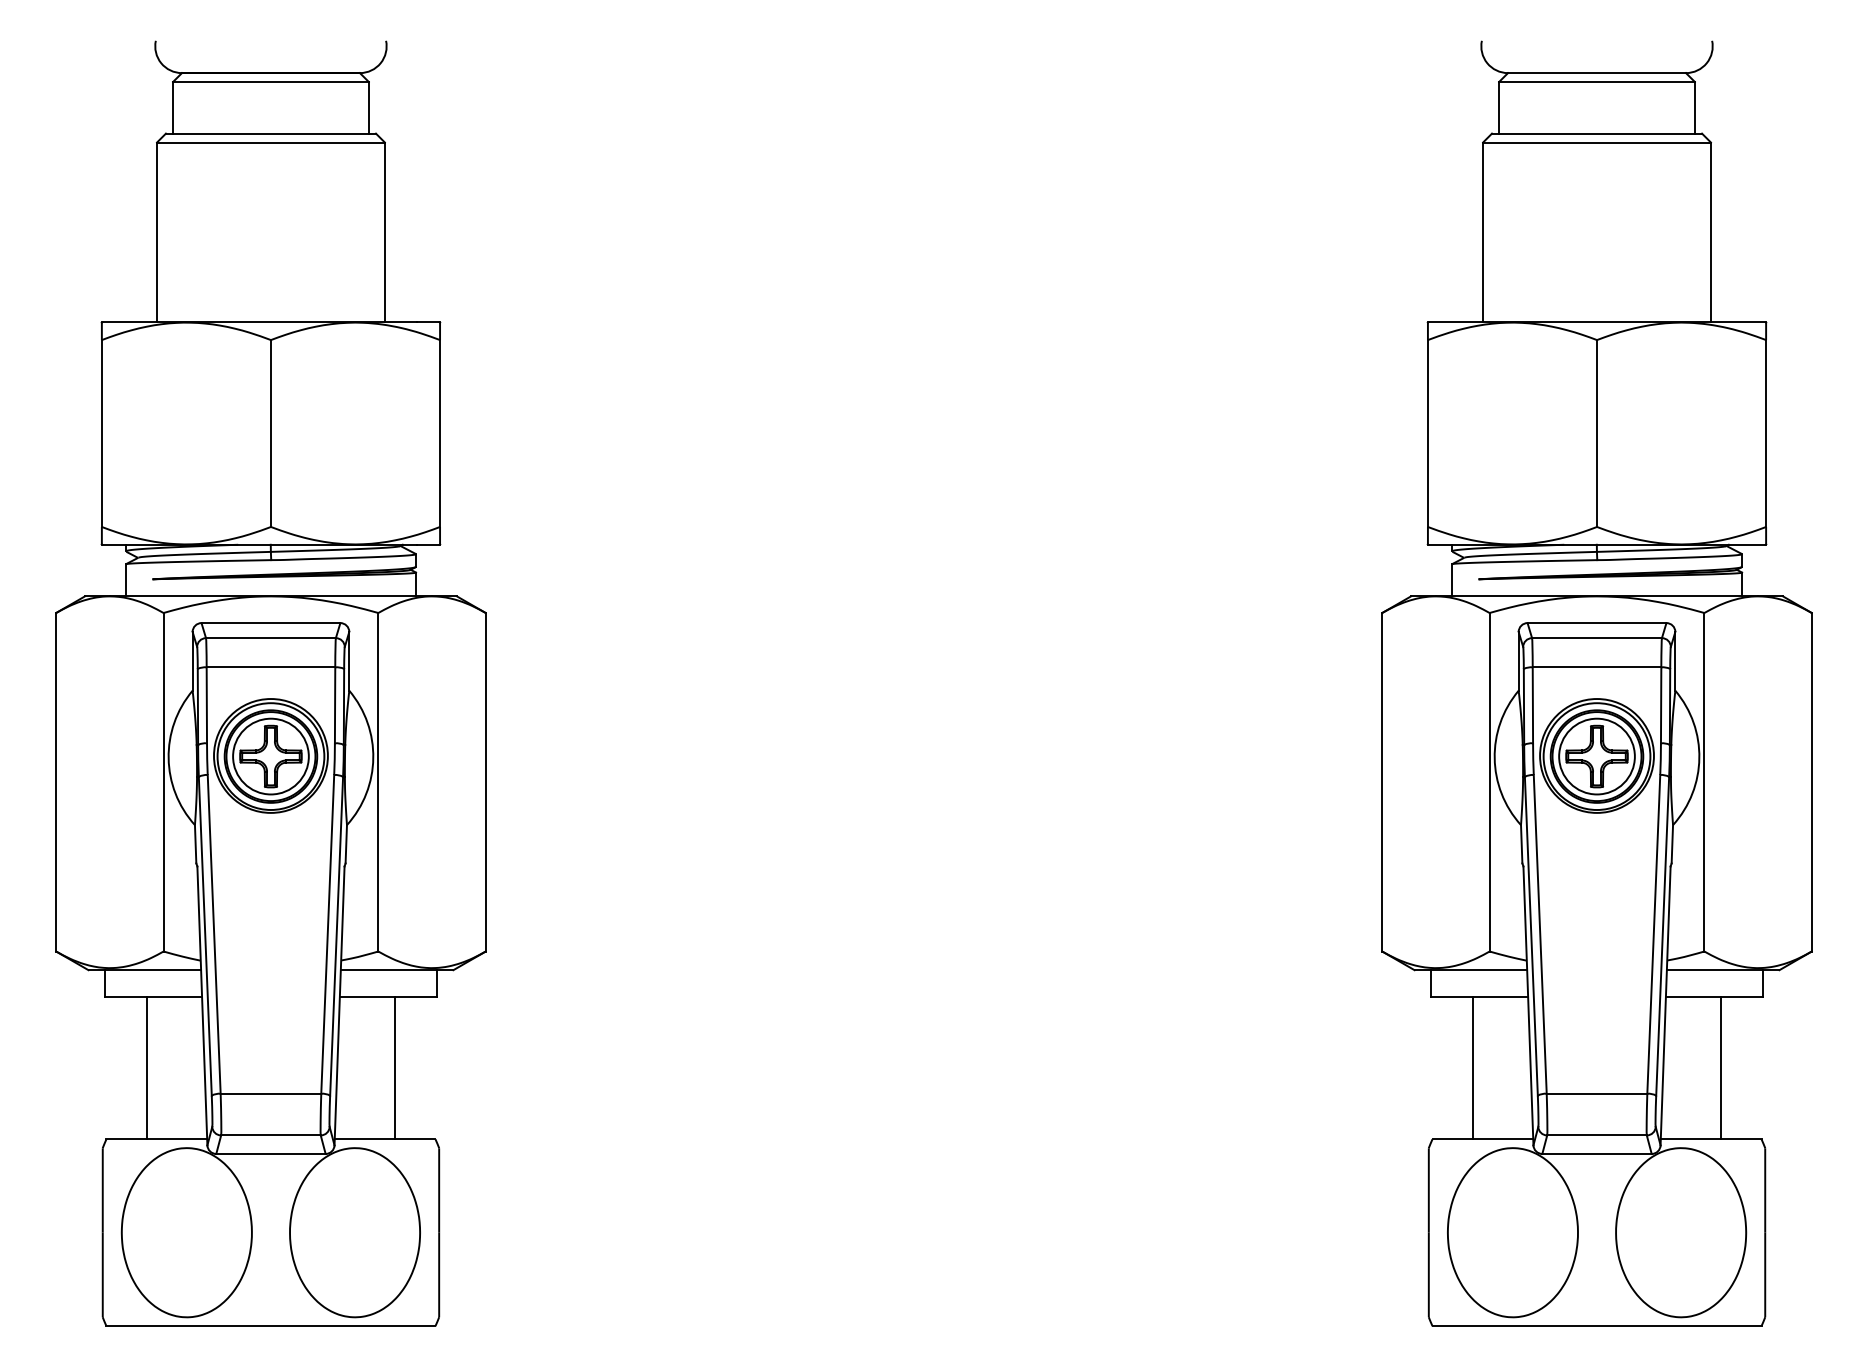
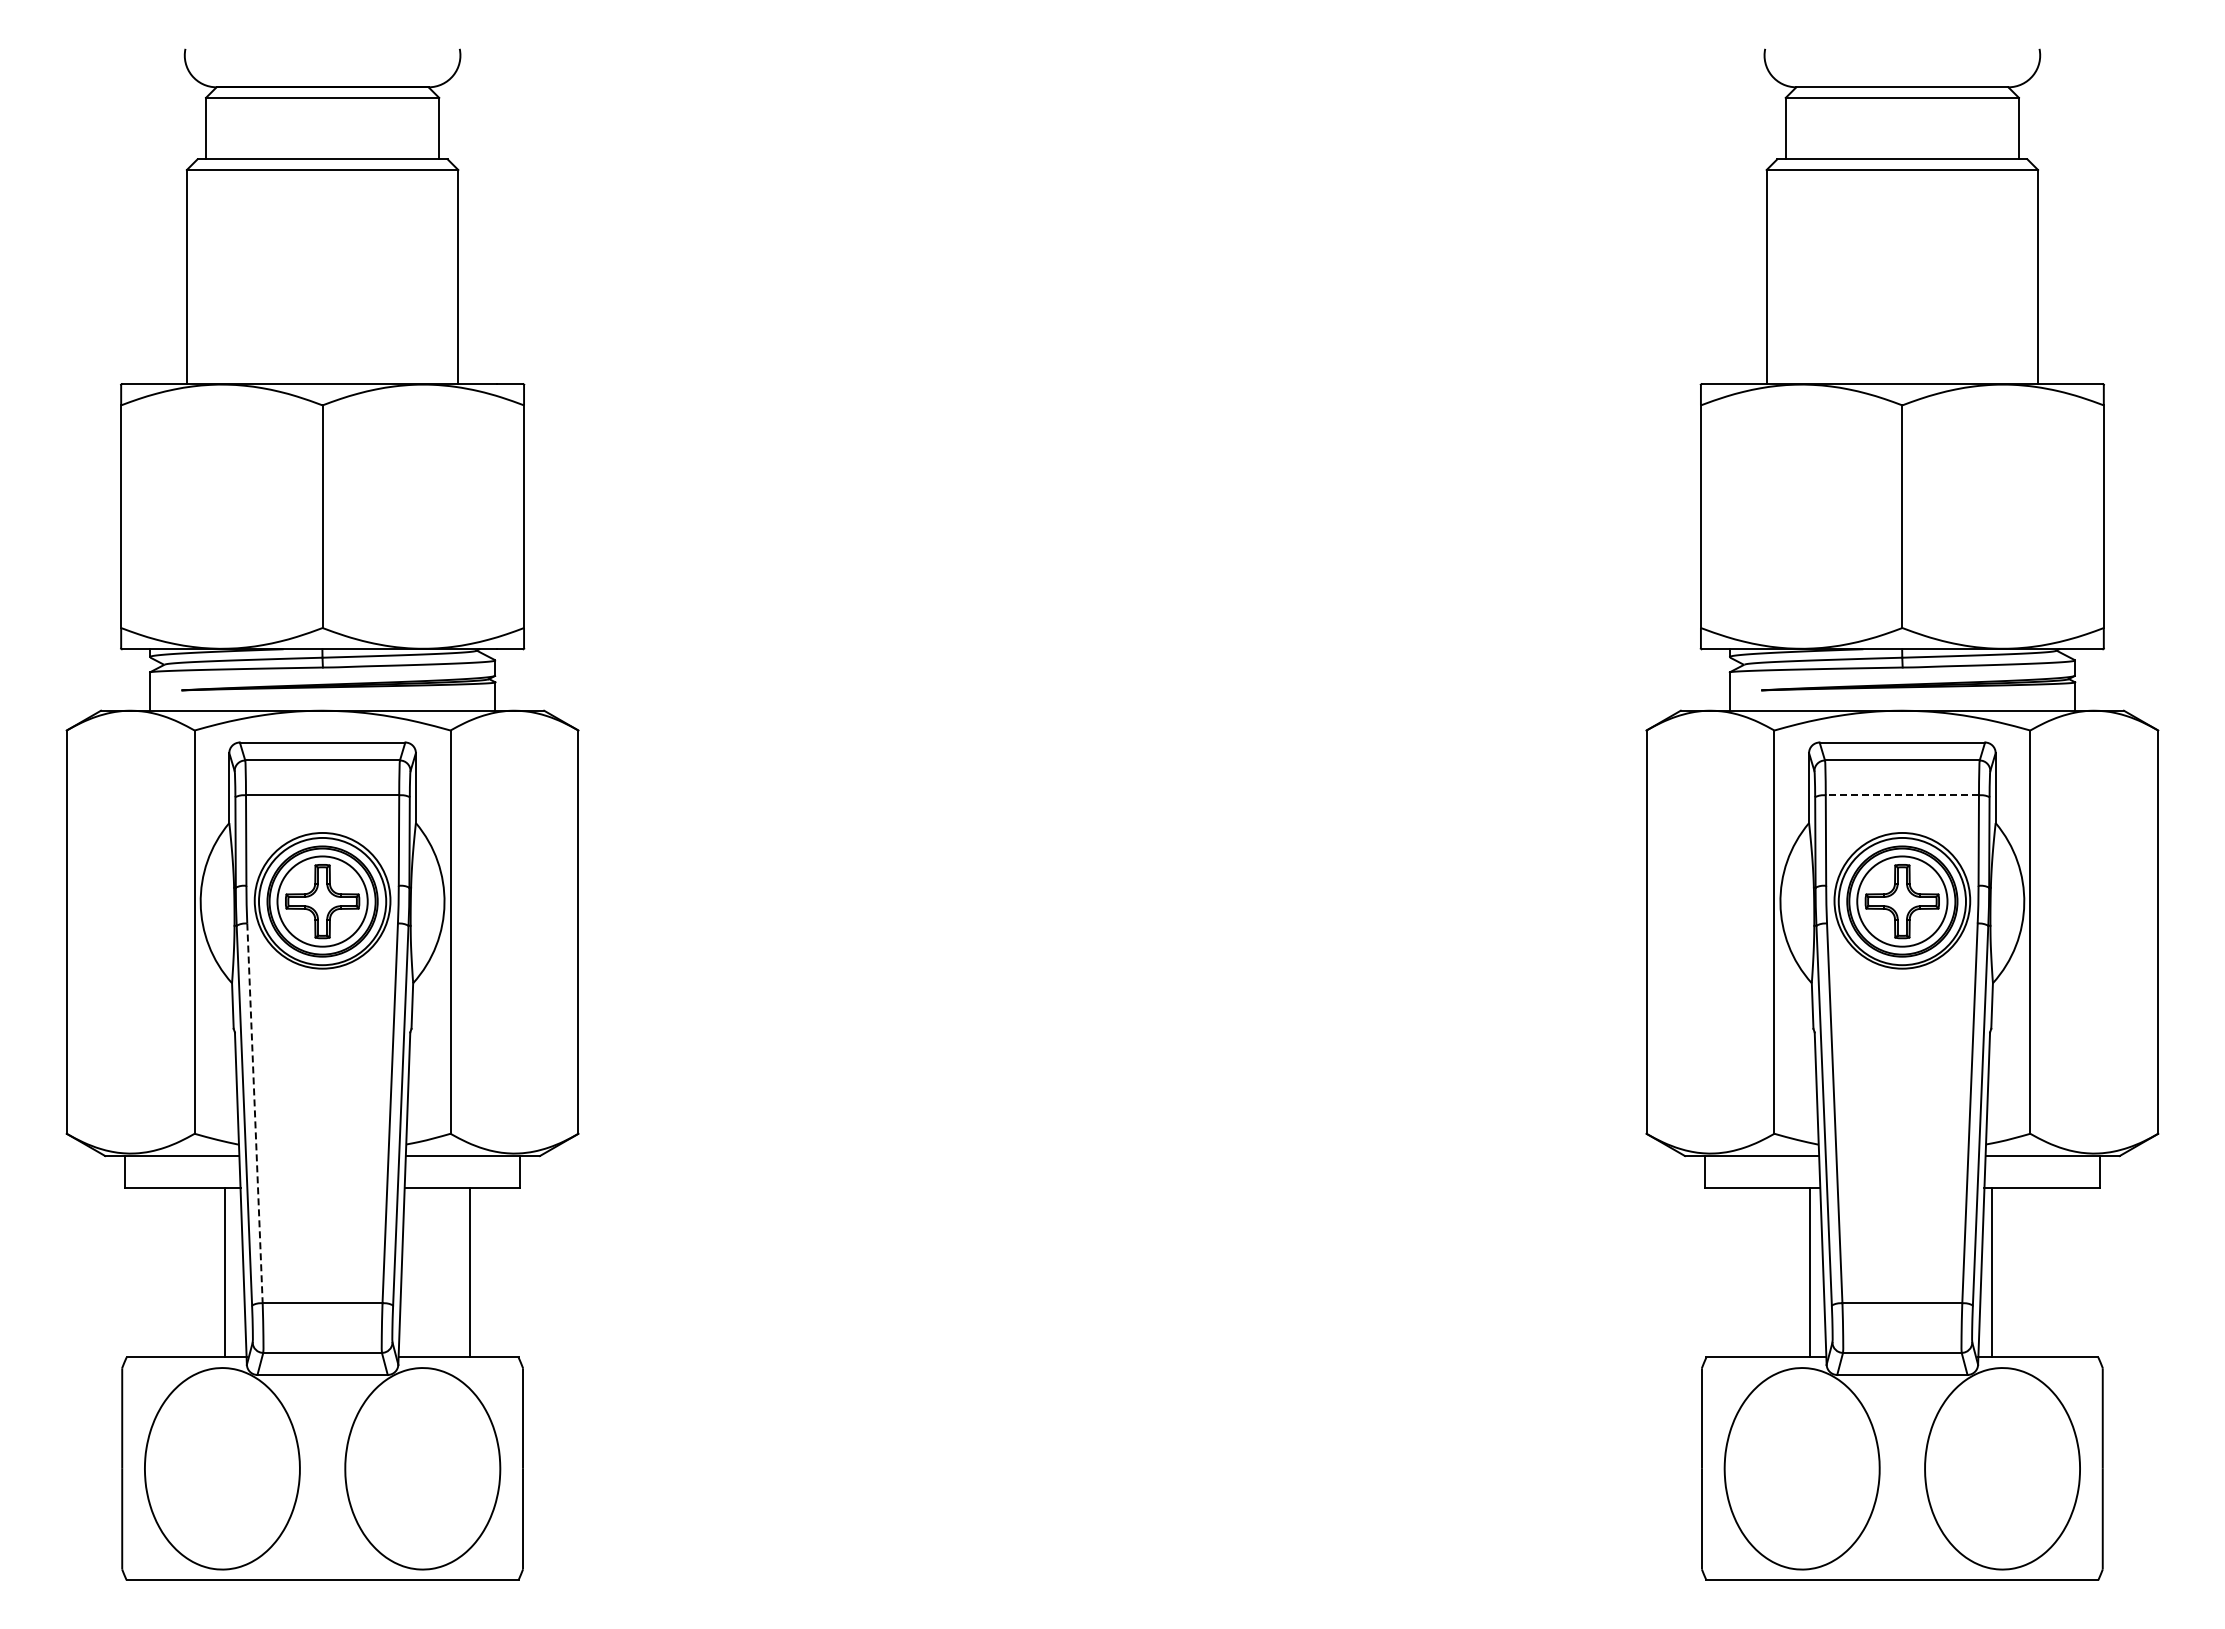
line: (1597, 667) -> (1902, 795), solid -> dashed
line: (214, 934) -> (255, 1113), solid -> dashed
line: (147, 1067) -> (225, 1272), moved
line: (1473, 1067) -> (1810, 1272), moved
line: (1720, 1067) -> (1991, 1272), moved

